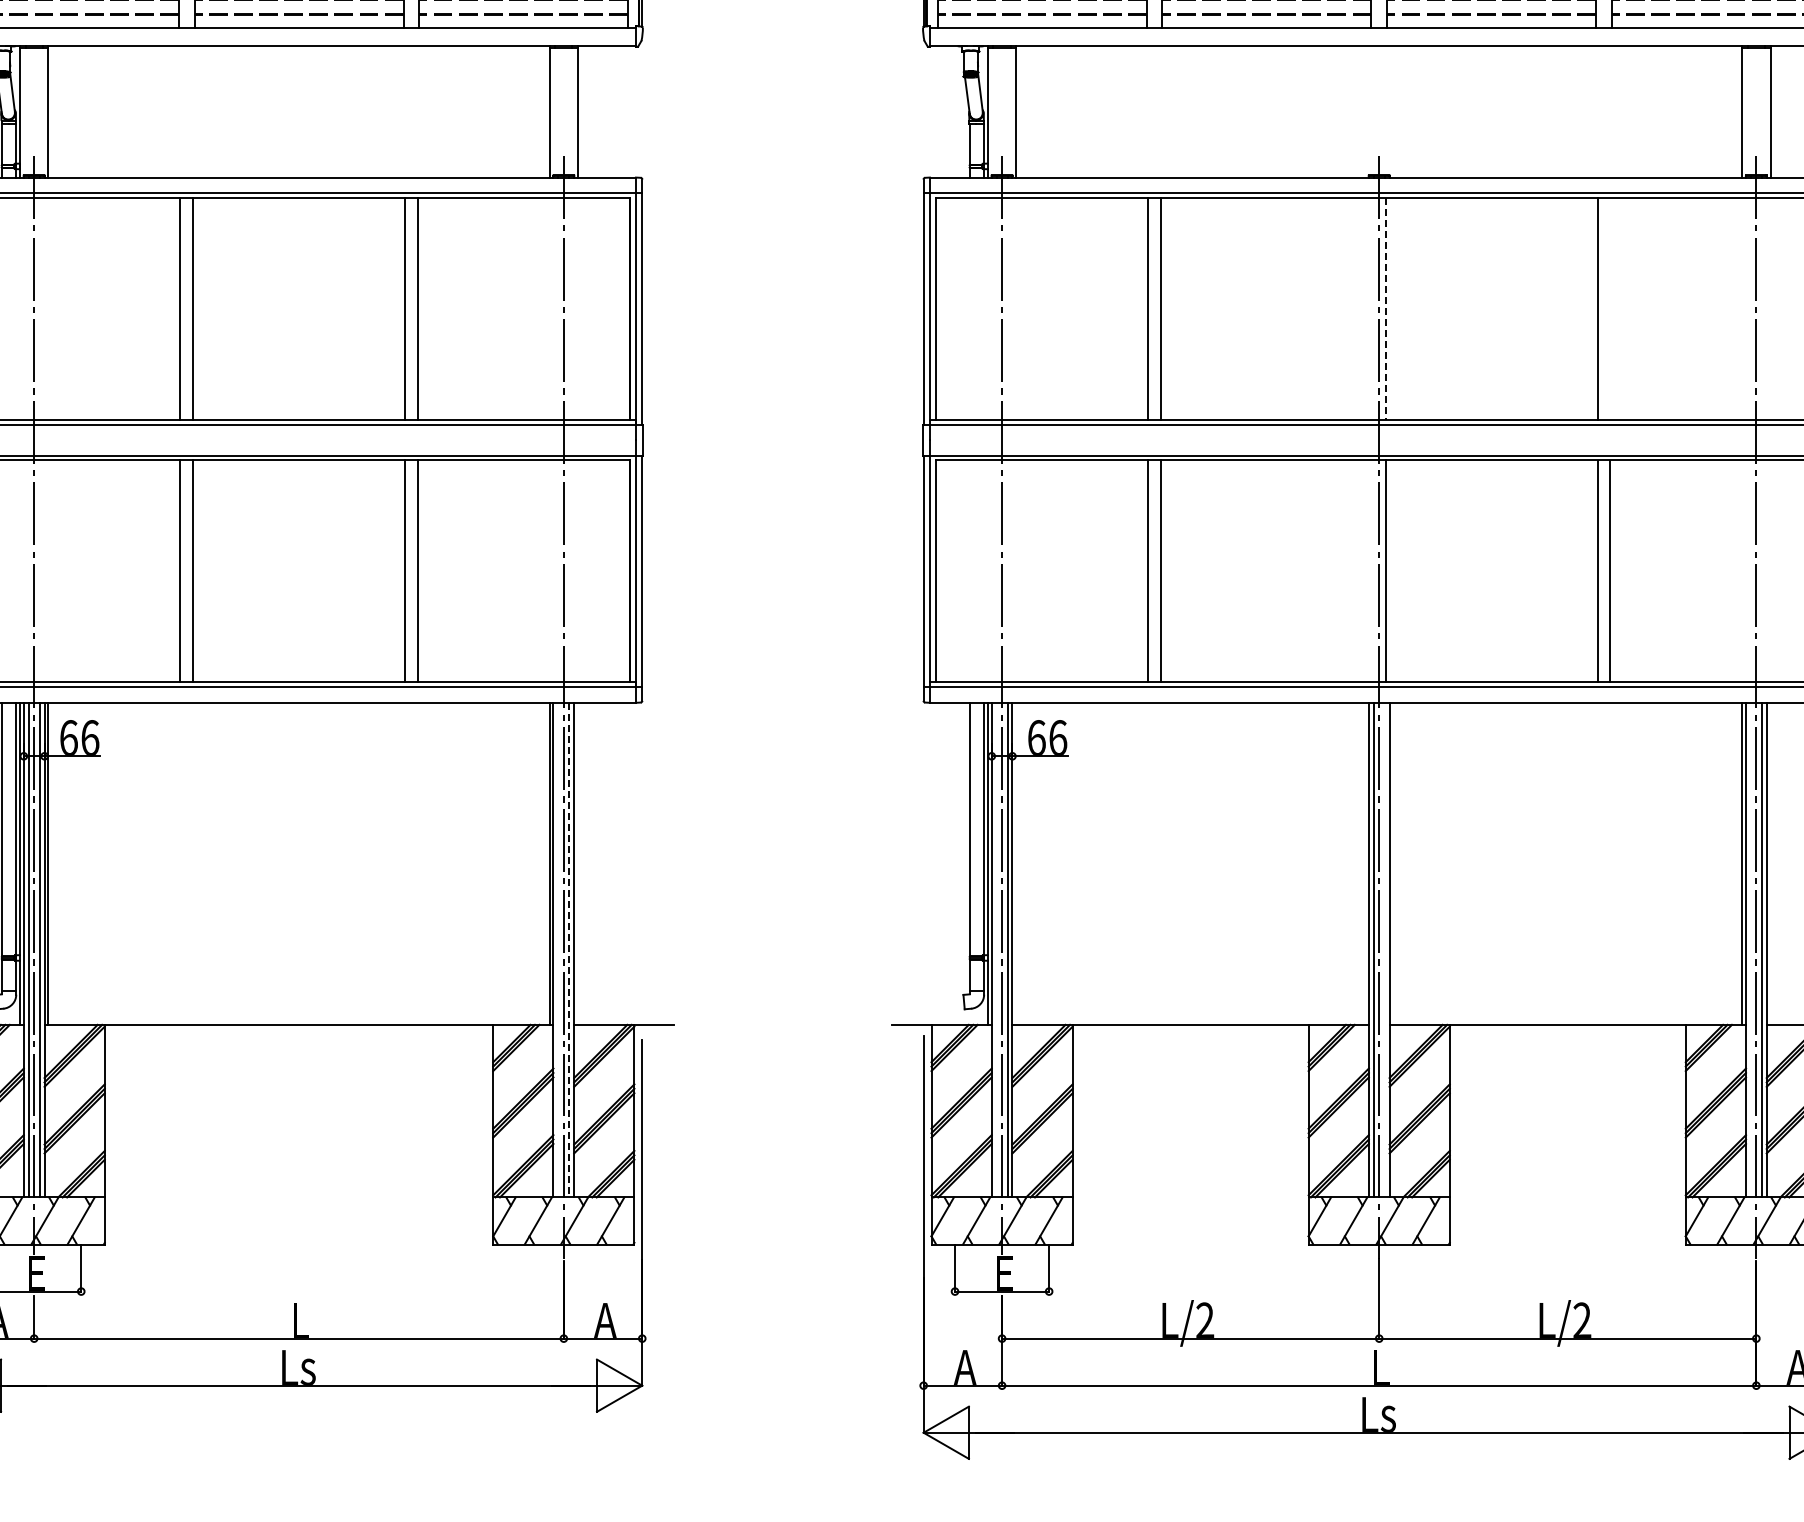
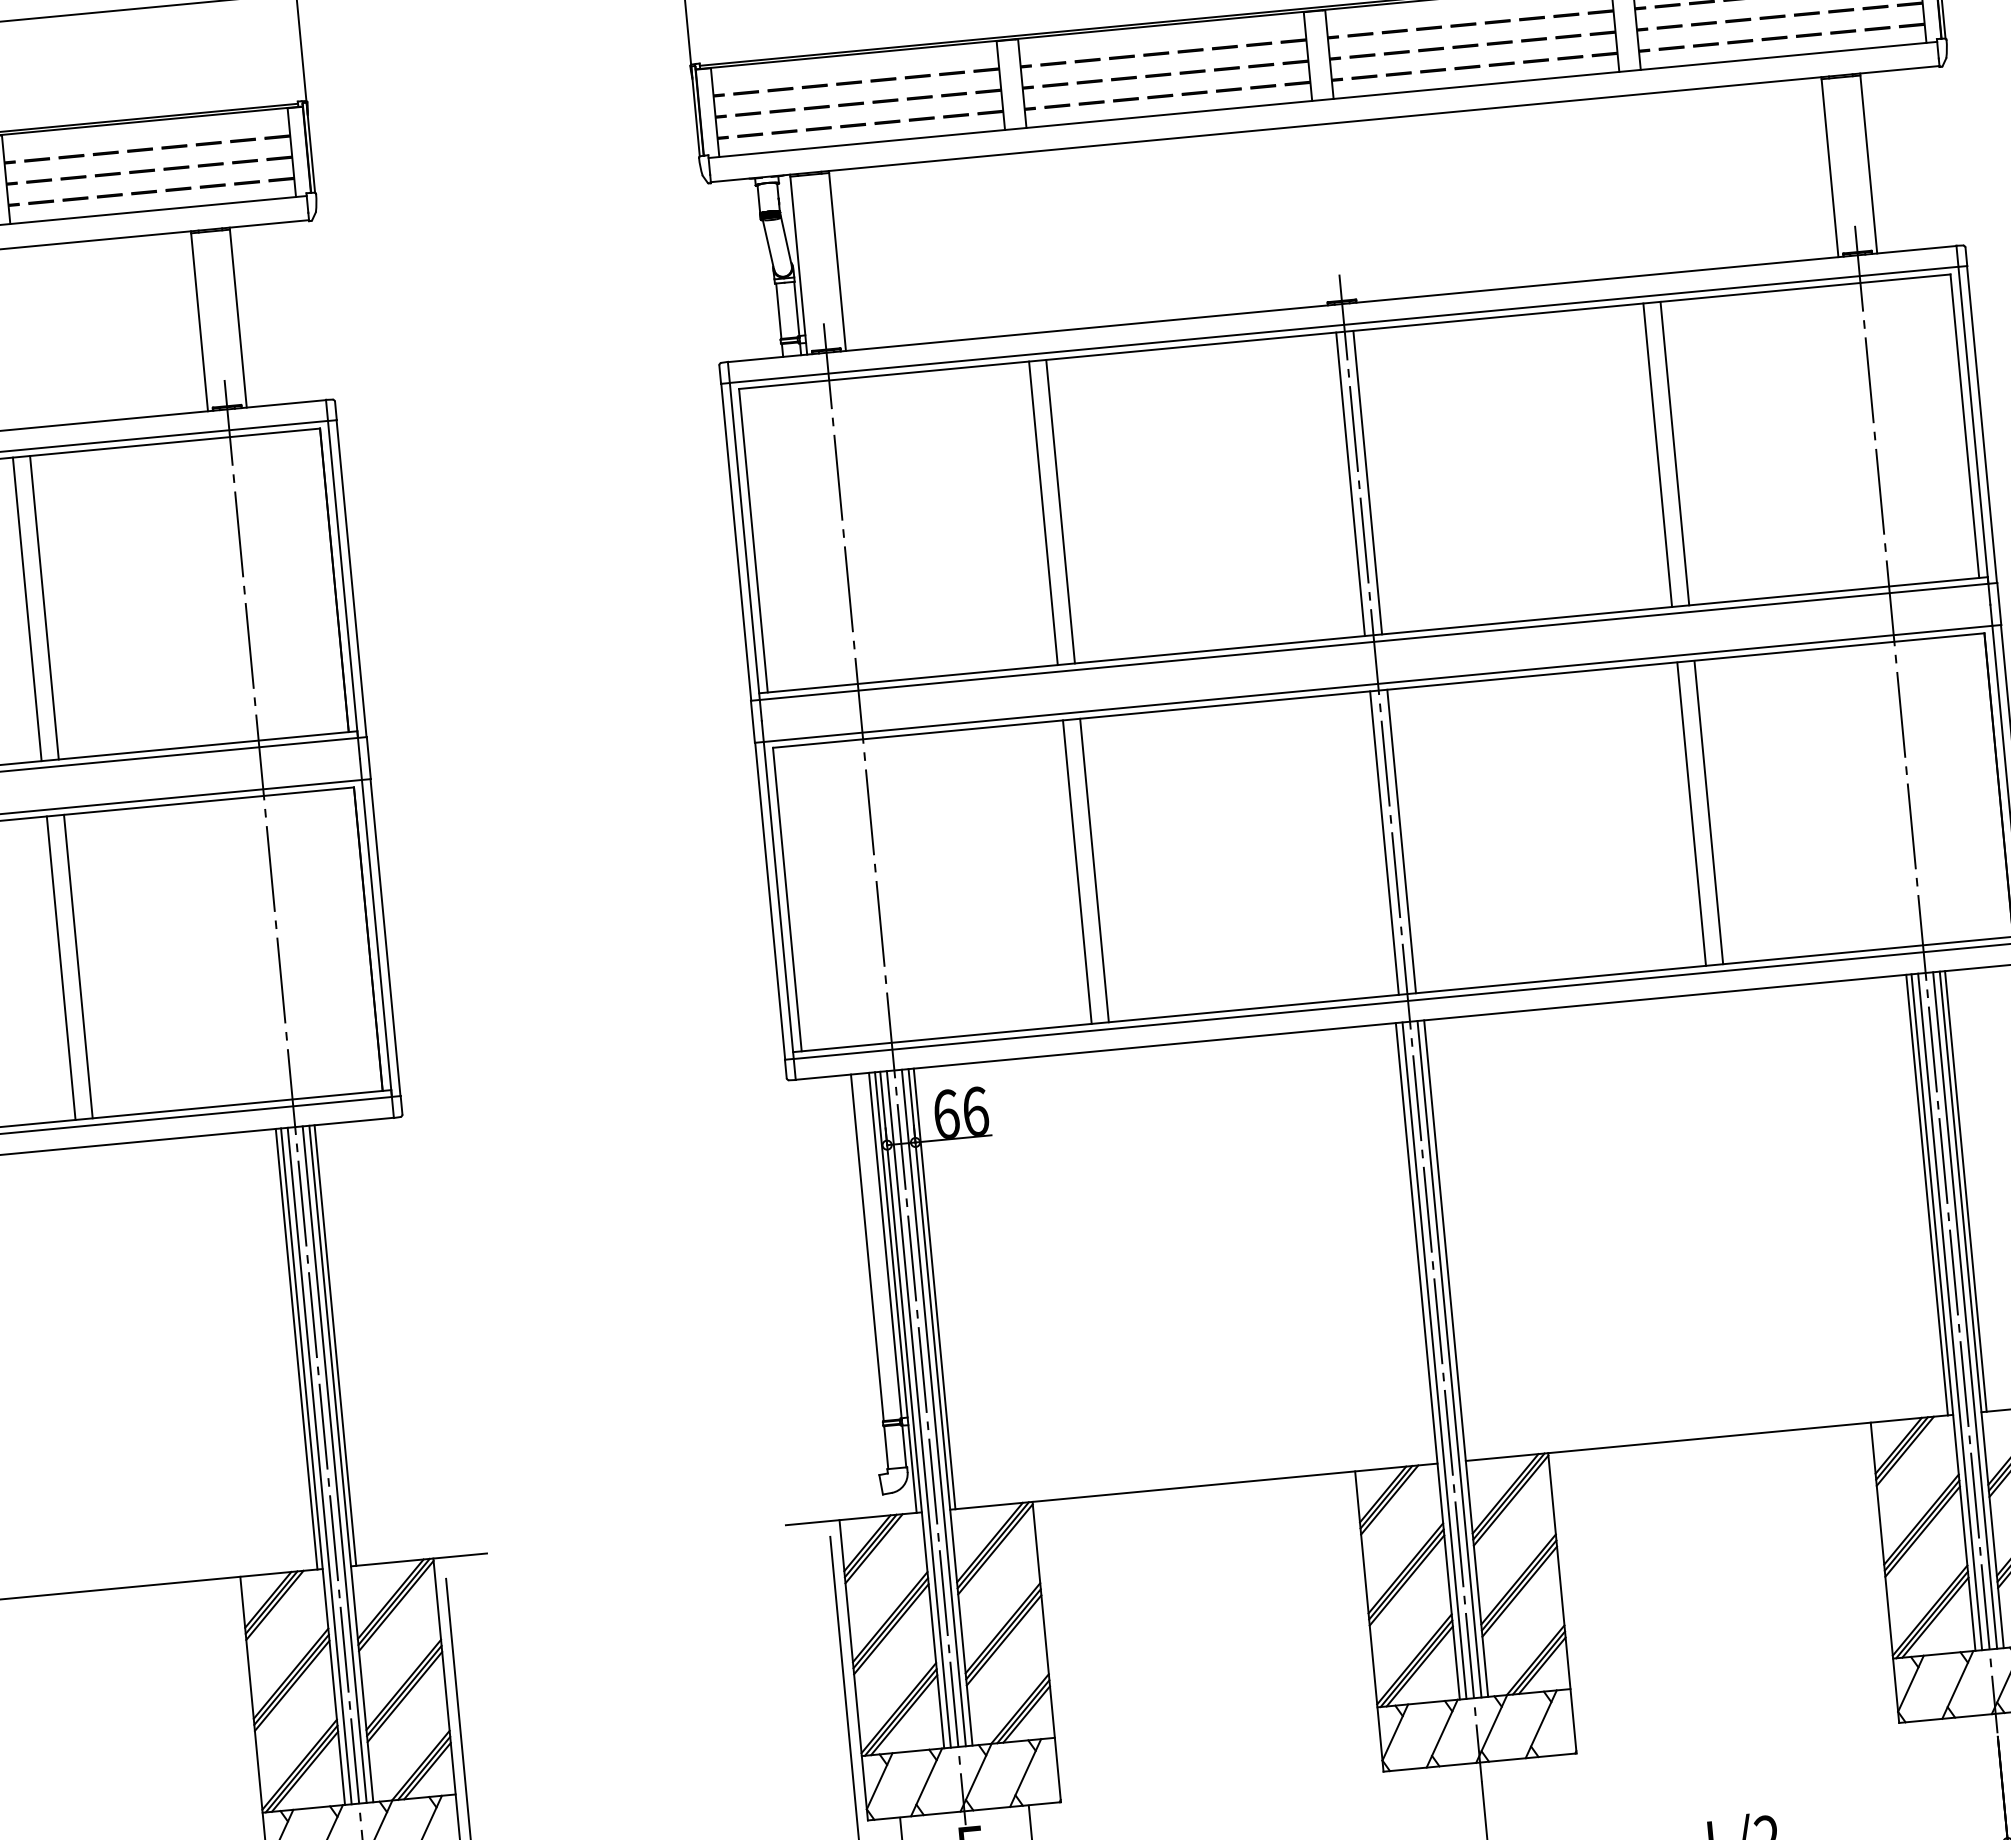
line: (1372, 308) -> (1349, 483), added
line: (1385, 308) -> (1367, 482), dashed -> solid
line: (1610, 308) -> (1675, 452), added
line: (1372, 571) -> (1383, 843), added
line: (578, 863) -> (336, 1345), added
line: (1016, 863) -> (934, 1288), added
line: (1770, 863) -> (1965, 1191), added
line: (558, 949) -> (319, 1465), added
line: (996, 949) -> (918, 1408), added
line: (1384, 949) -> (1449, 1358), added
line: (1750, 949) -> (1949, 1311), added
line: (569, 950) -> (334, 1465), dashed -> solid

